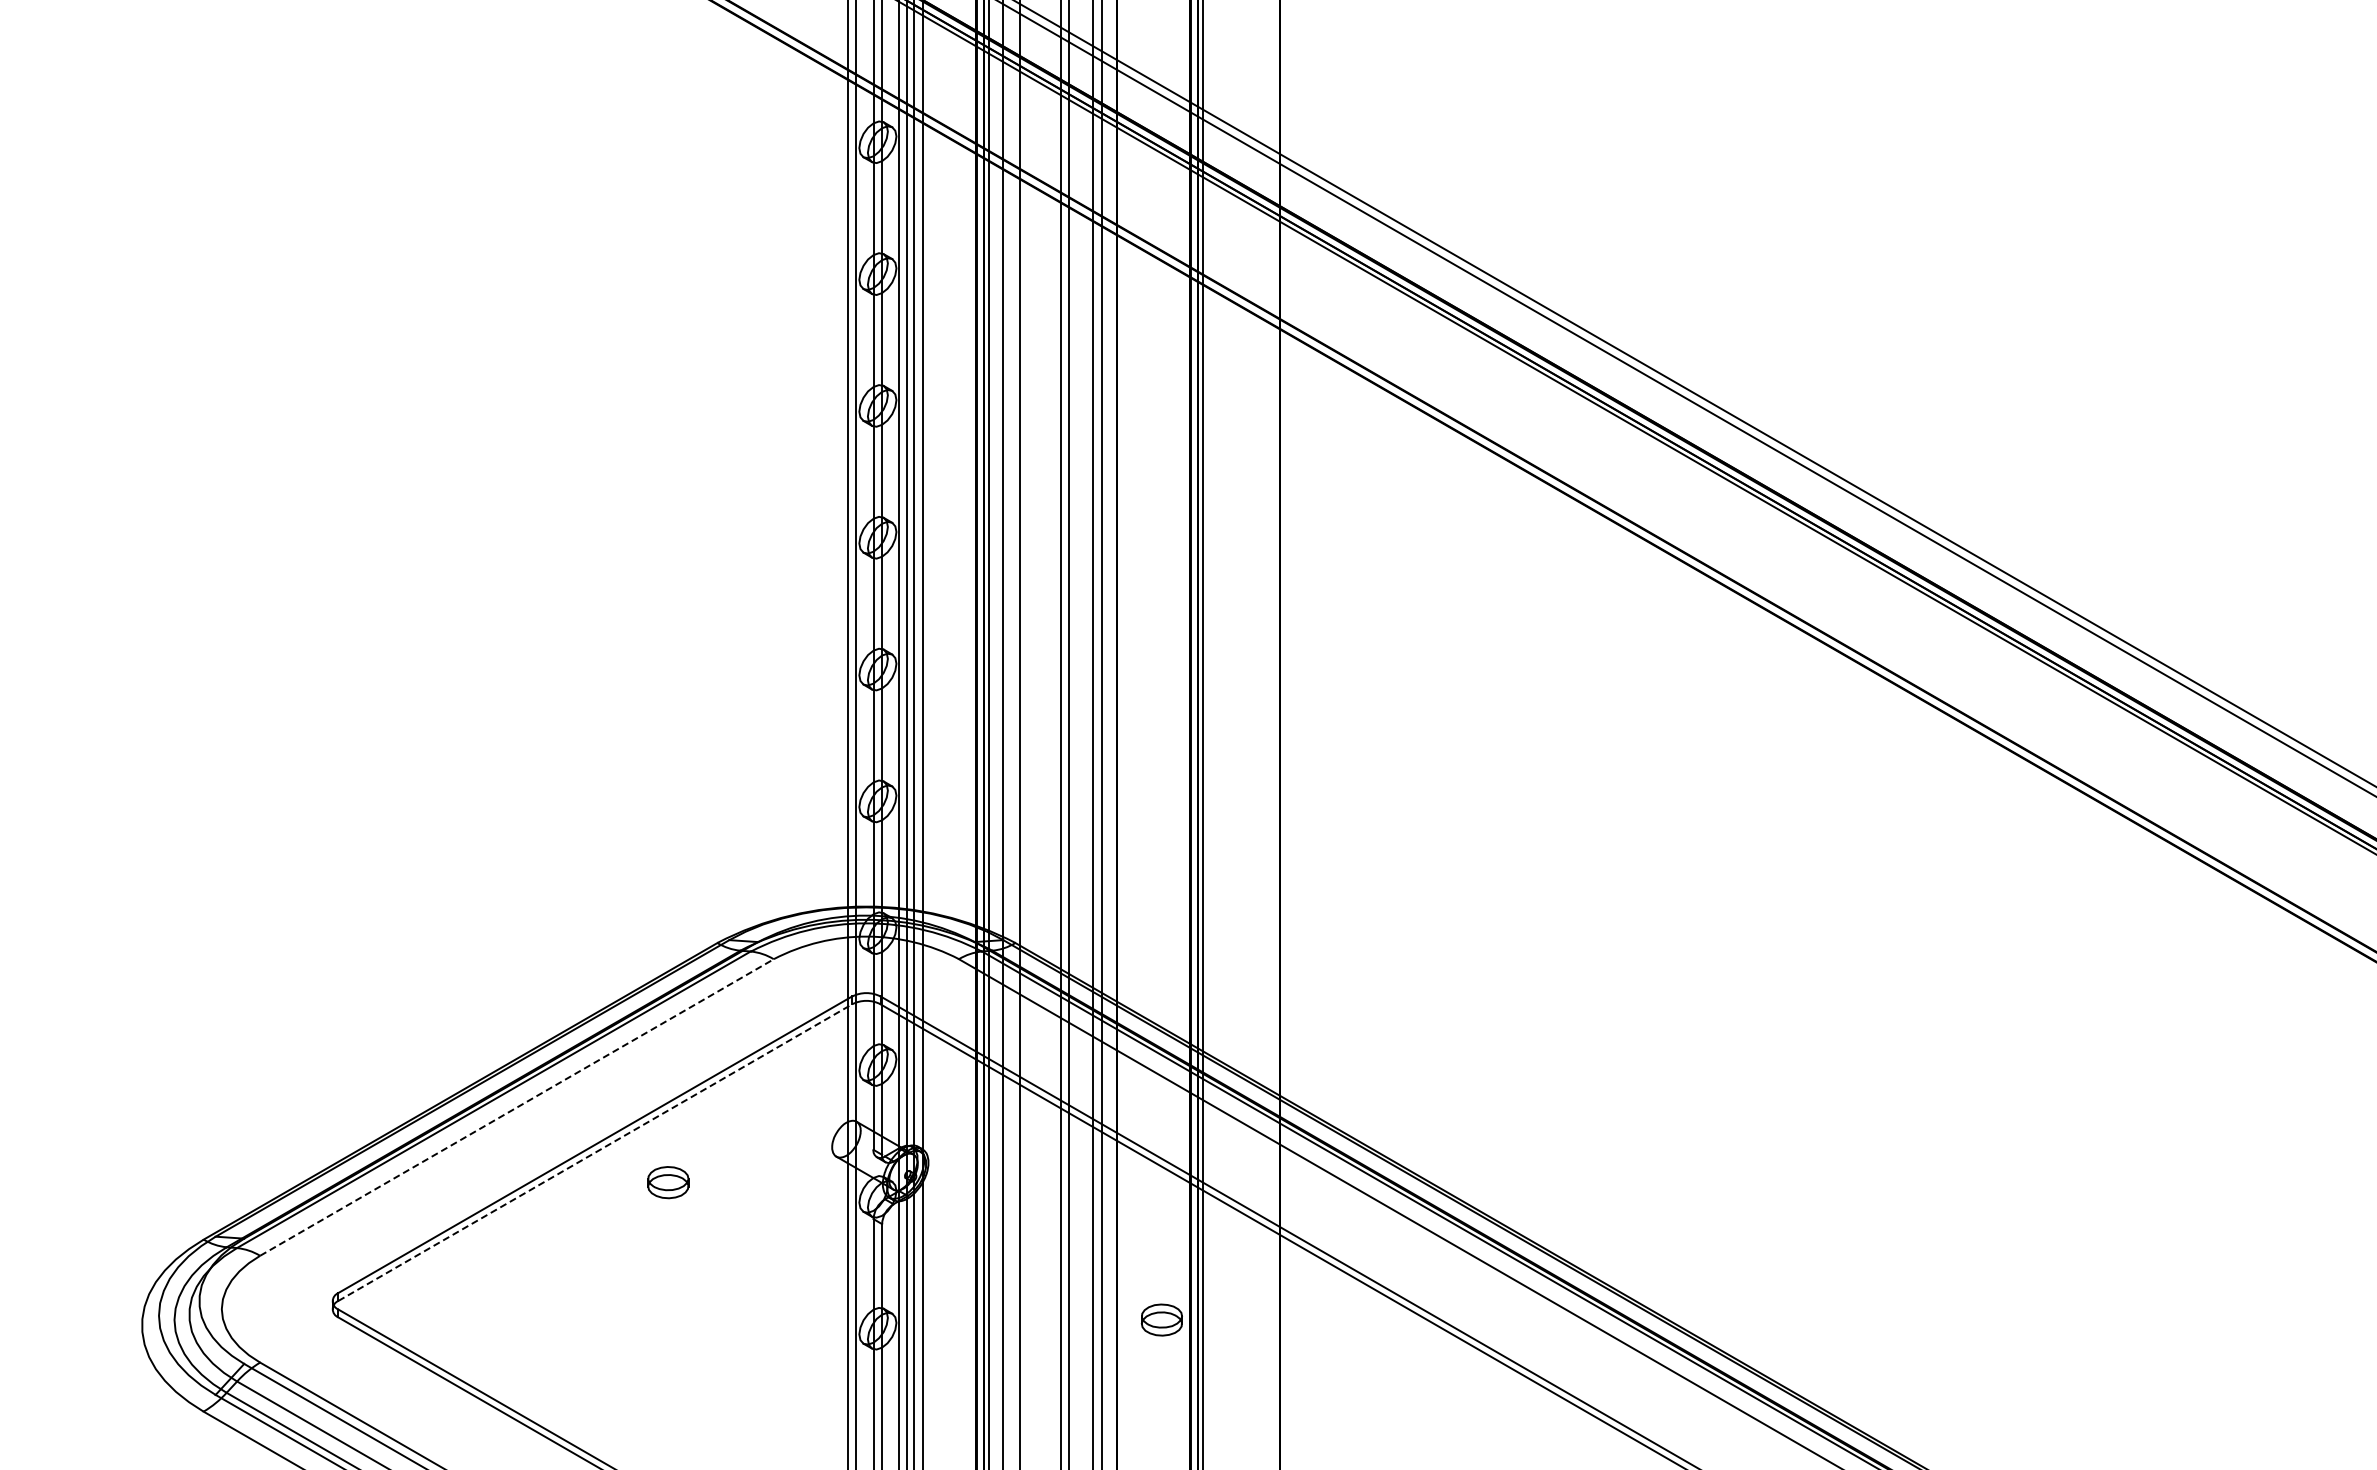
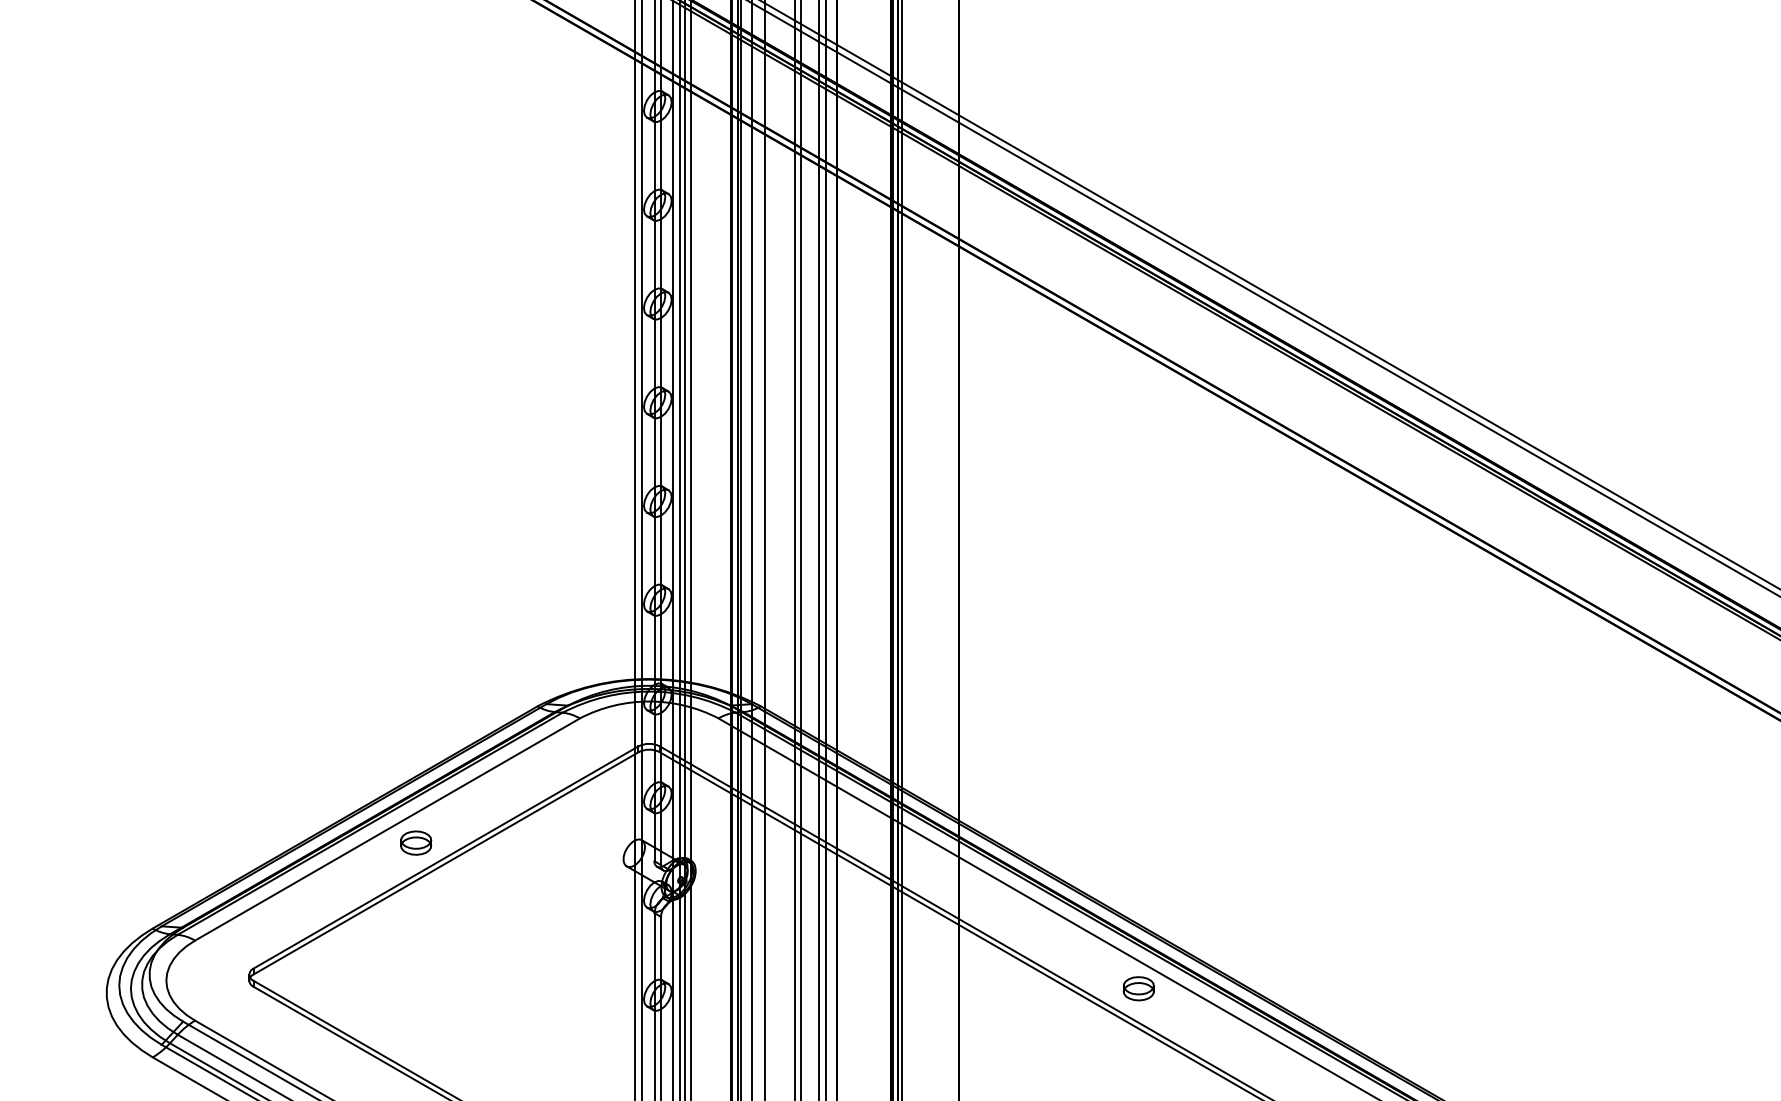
line: (517, 1107) -> (387, 829), dashed -> solid
line: (595, 1152) -> (446, 863), dashed -> solid
part: (668, 1182) -> (416, 843), moved
part: (1161, 1319) -> (1138, 988), moved

